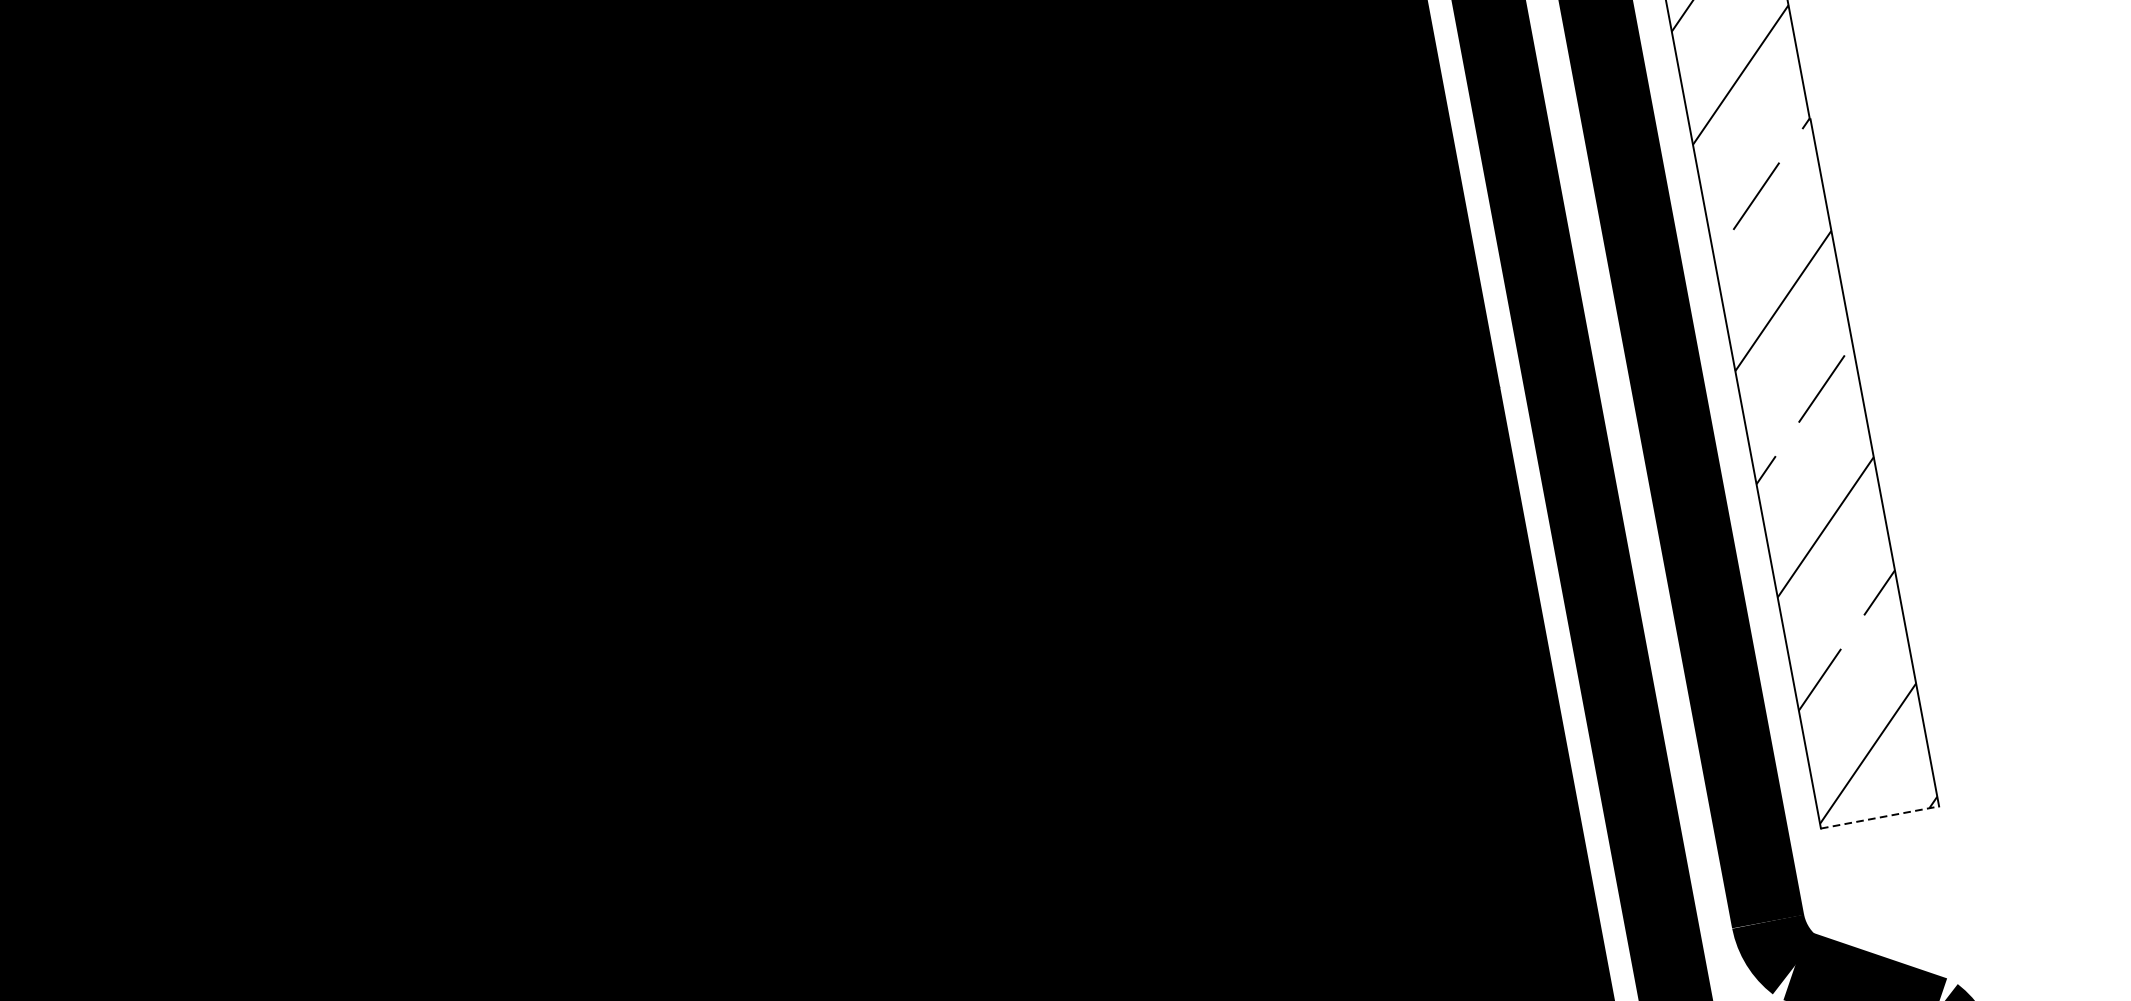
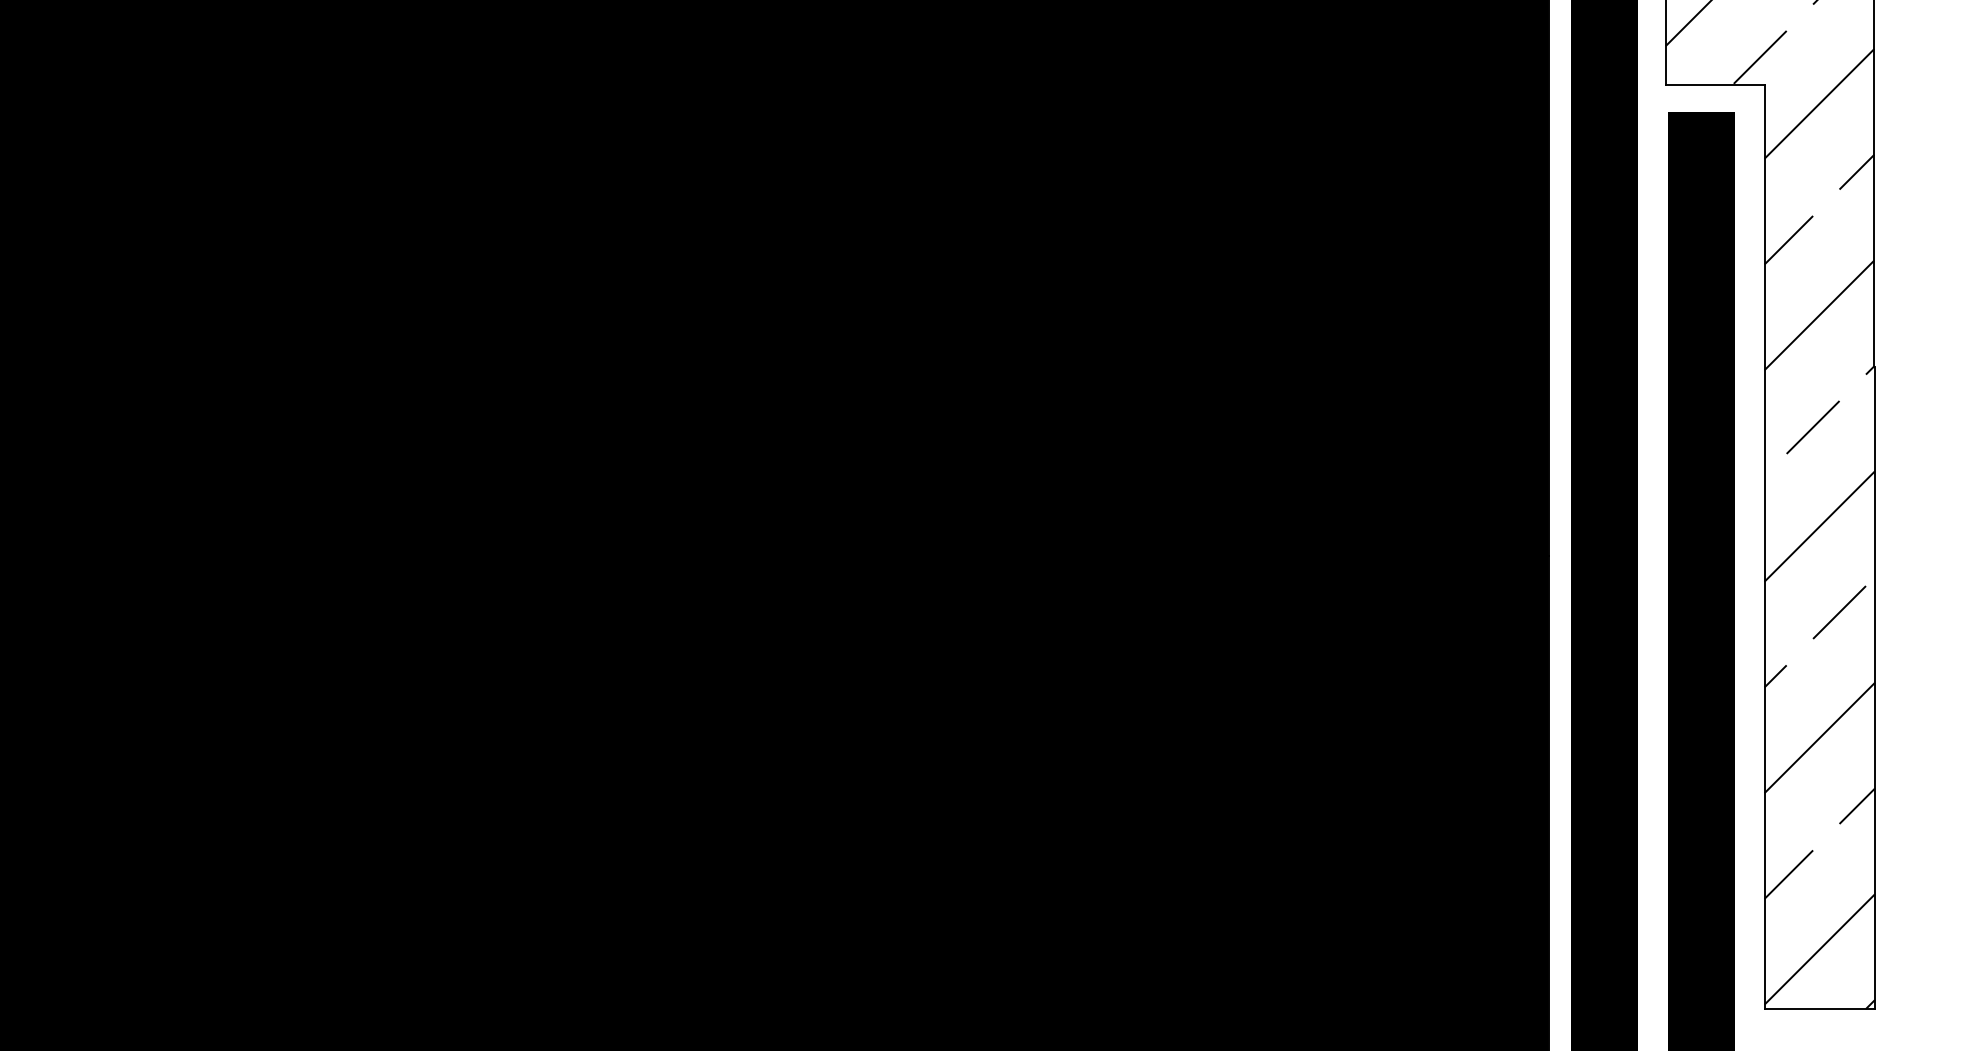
line: (1880, 817) -> (1820, 1009), dashed -> solid

